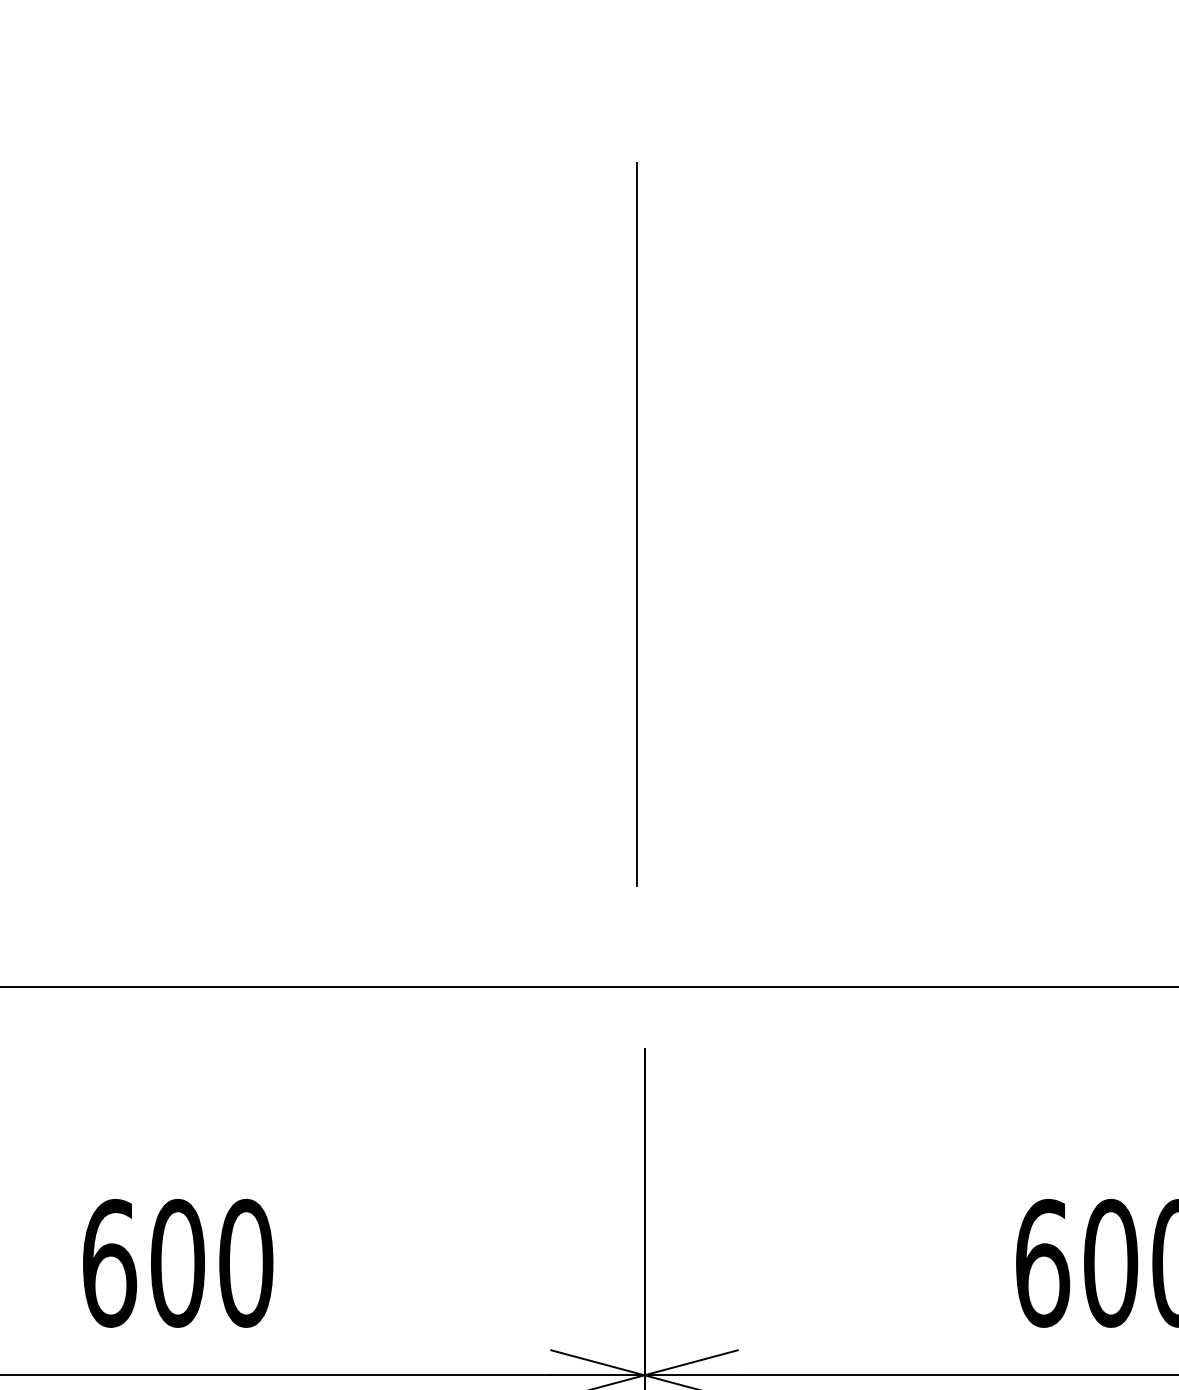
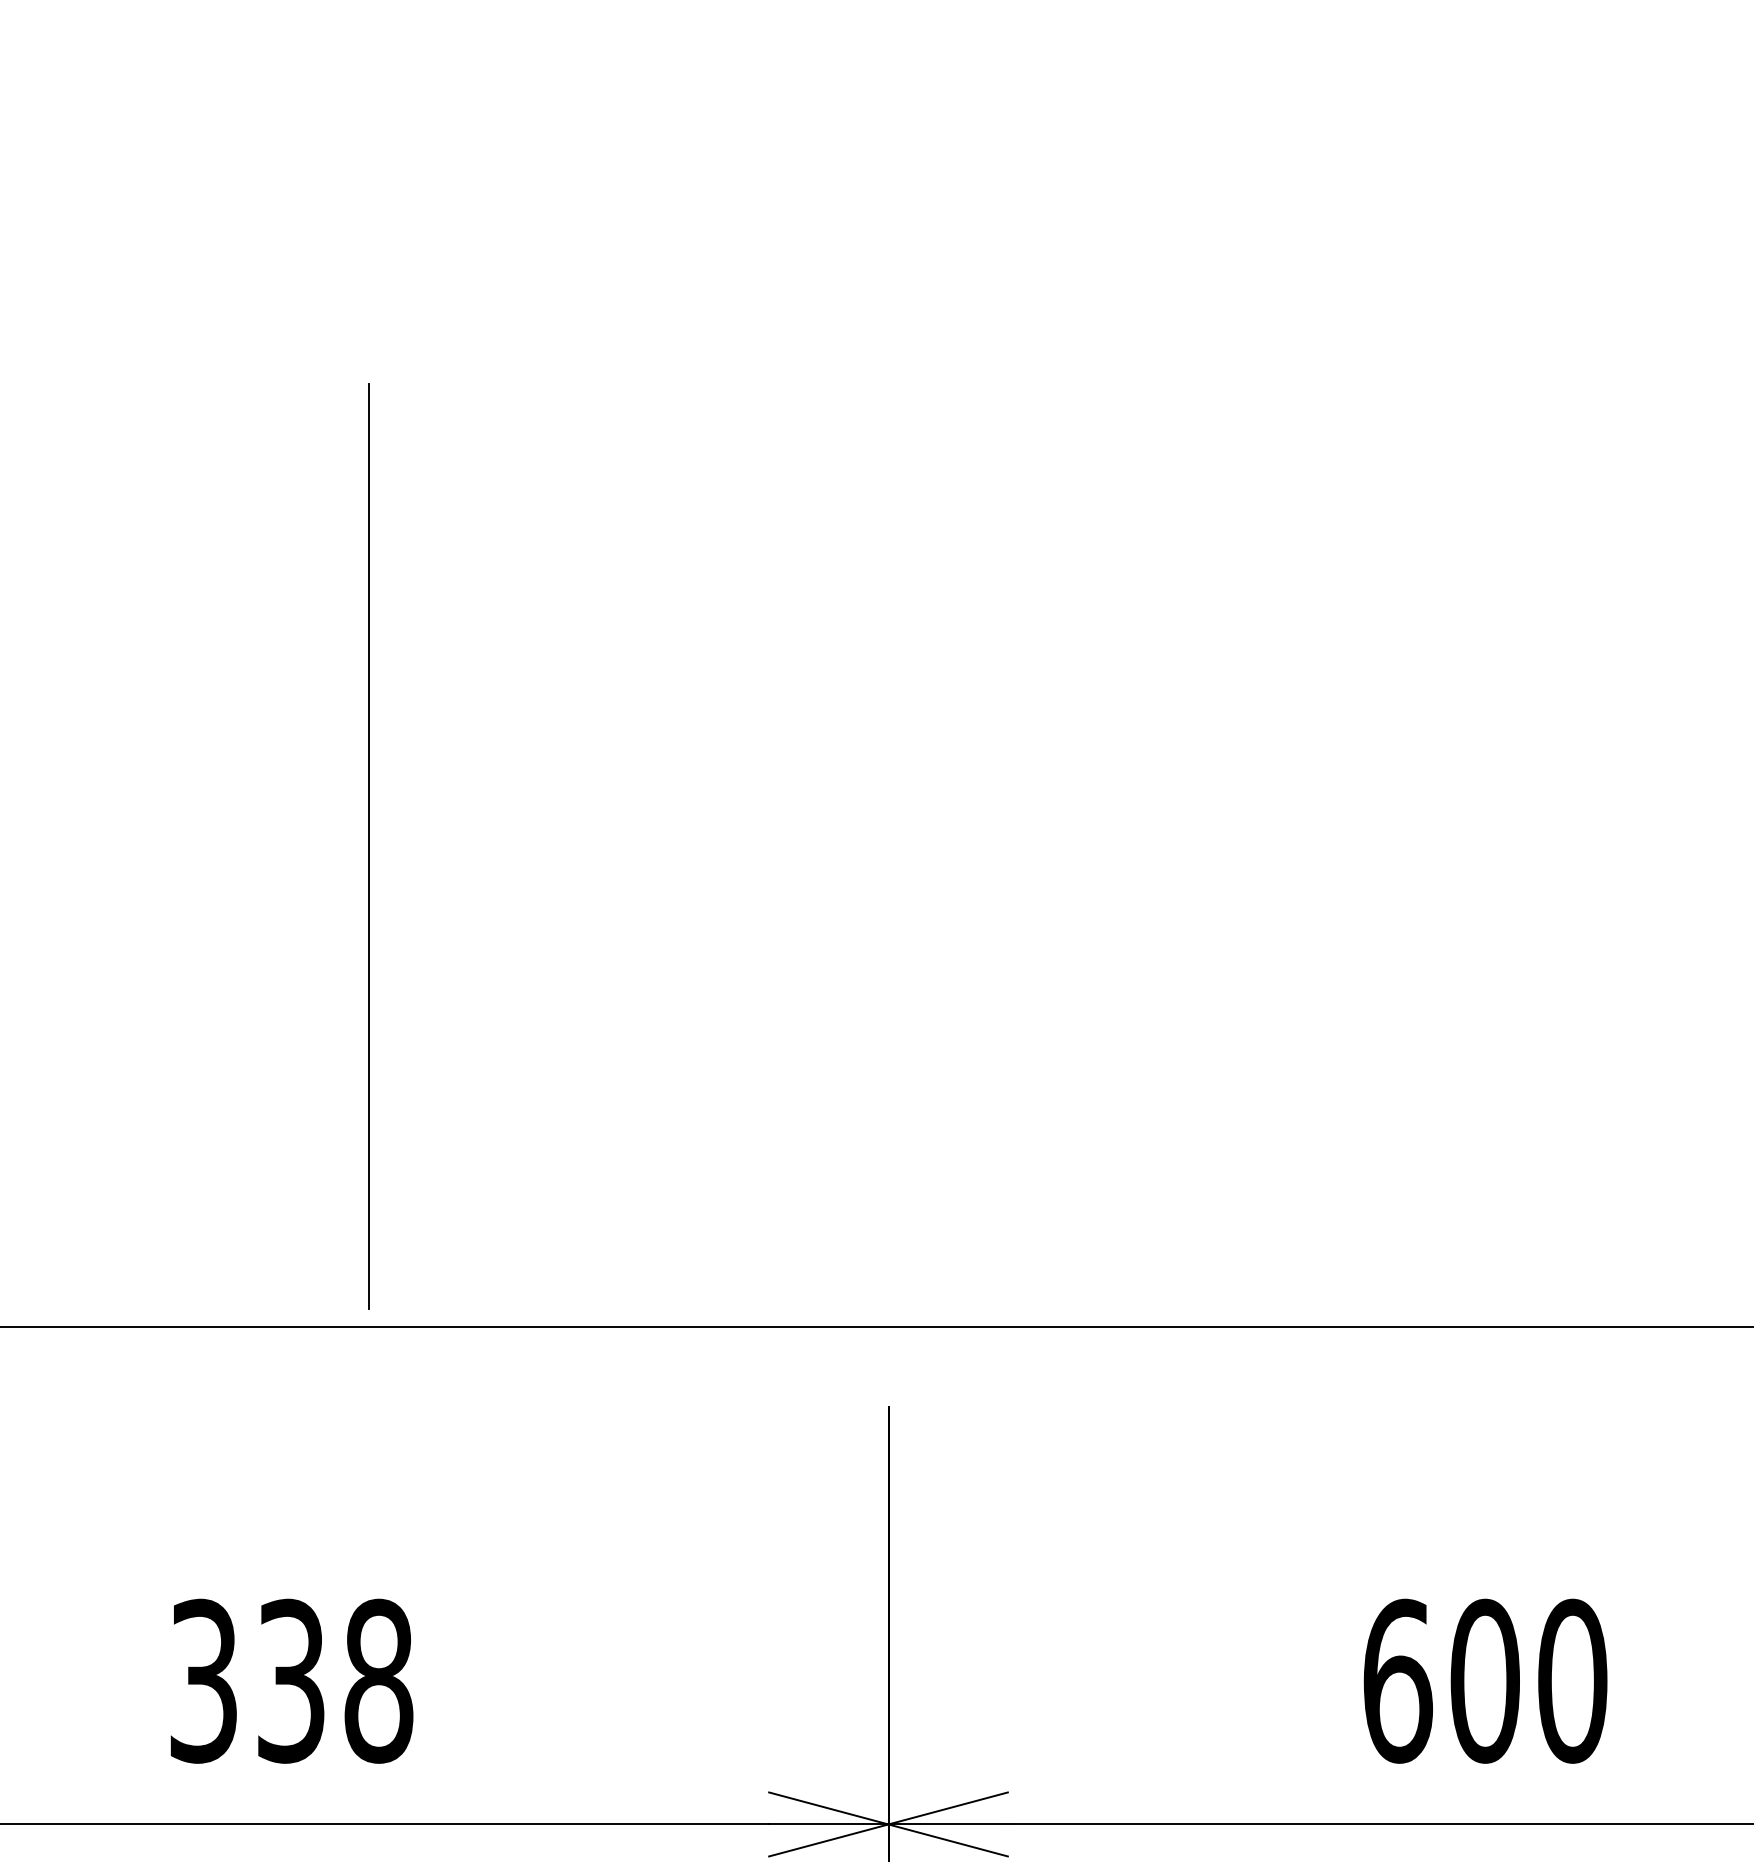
line: (636, 524) -> (368, 846), moved
text: (177, 1262) -> (291, 1680), 600 -> 338

